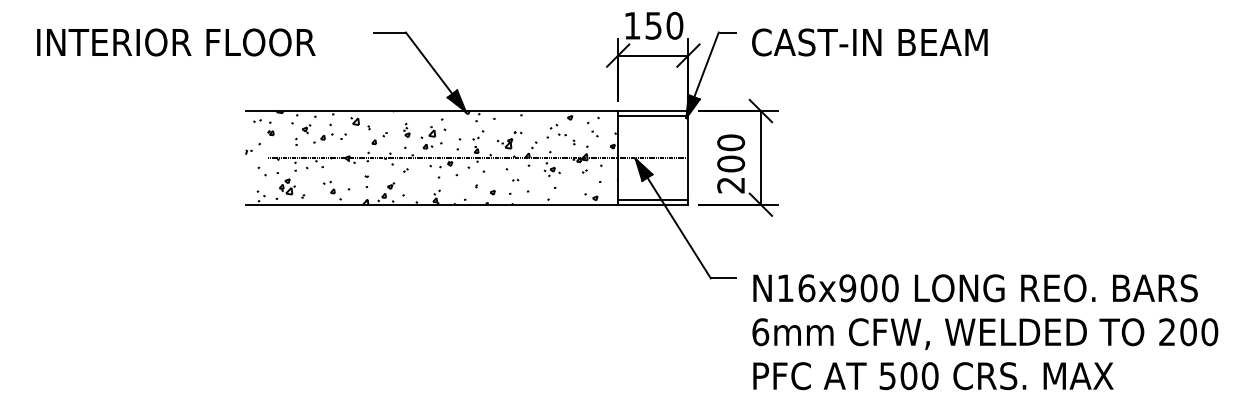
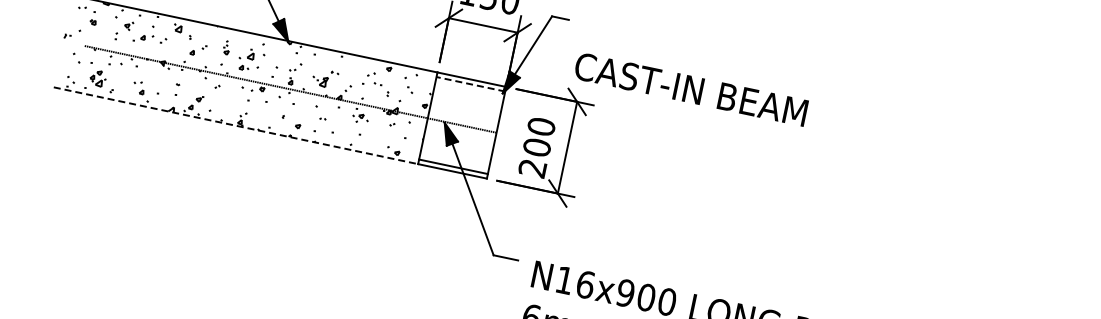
text: (869, 42) -> (690, 89), moved
line: (652, 115) -> (470, 83), solid -> dashed
line: (432, 204) -> (236, 125), solid -> dashed

